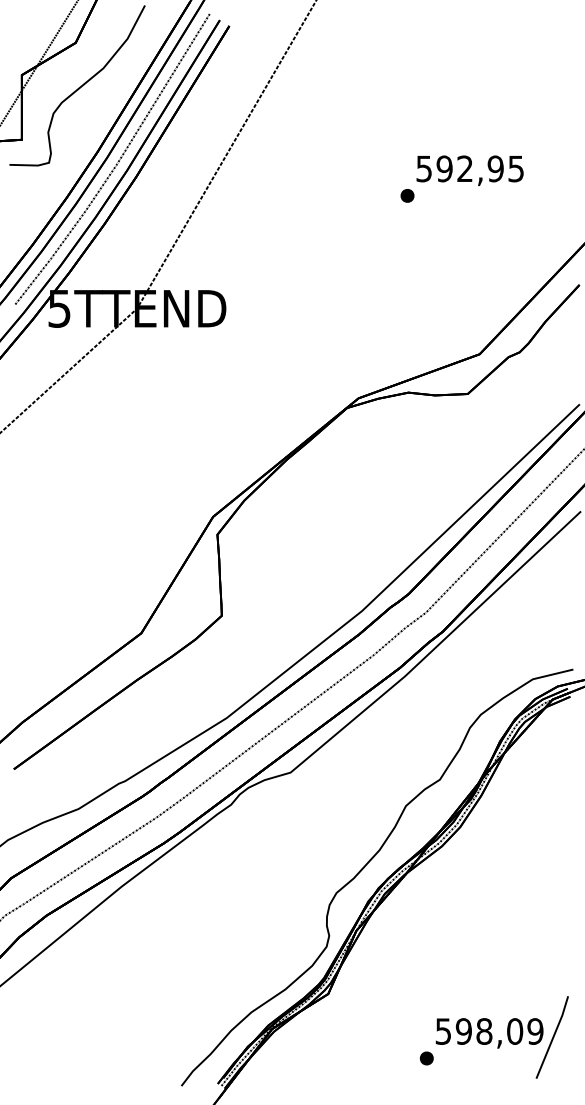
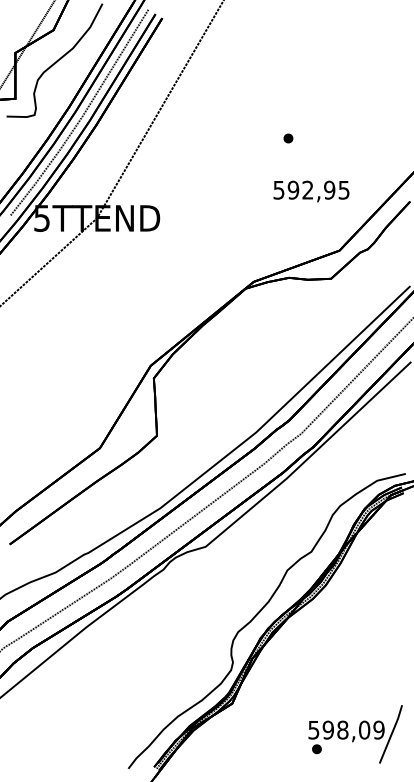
text: (469, 170) -> (311, 191), moved
part: (426, 1058) -> (316, 749), moved

